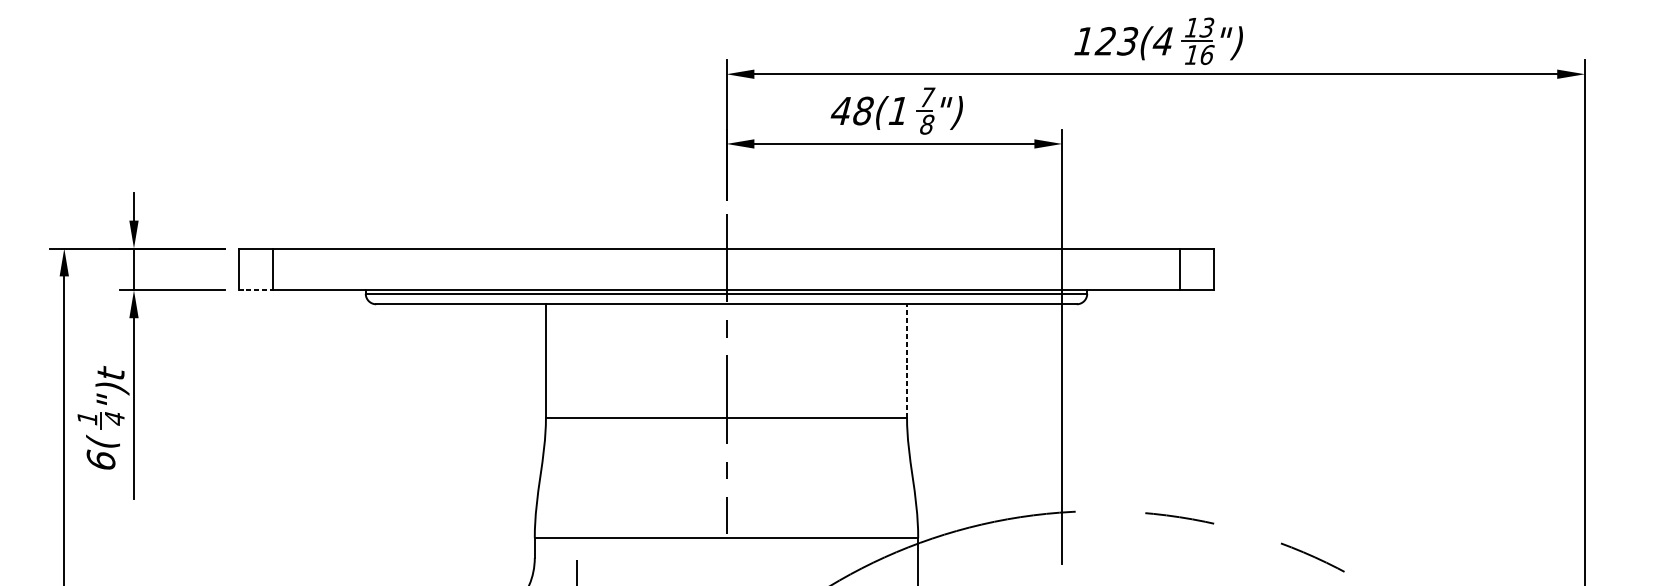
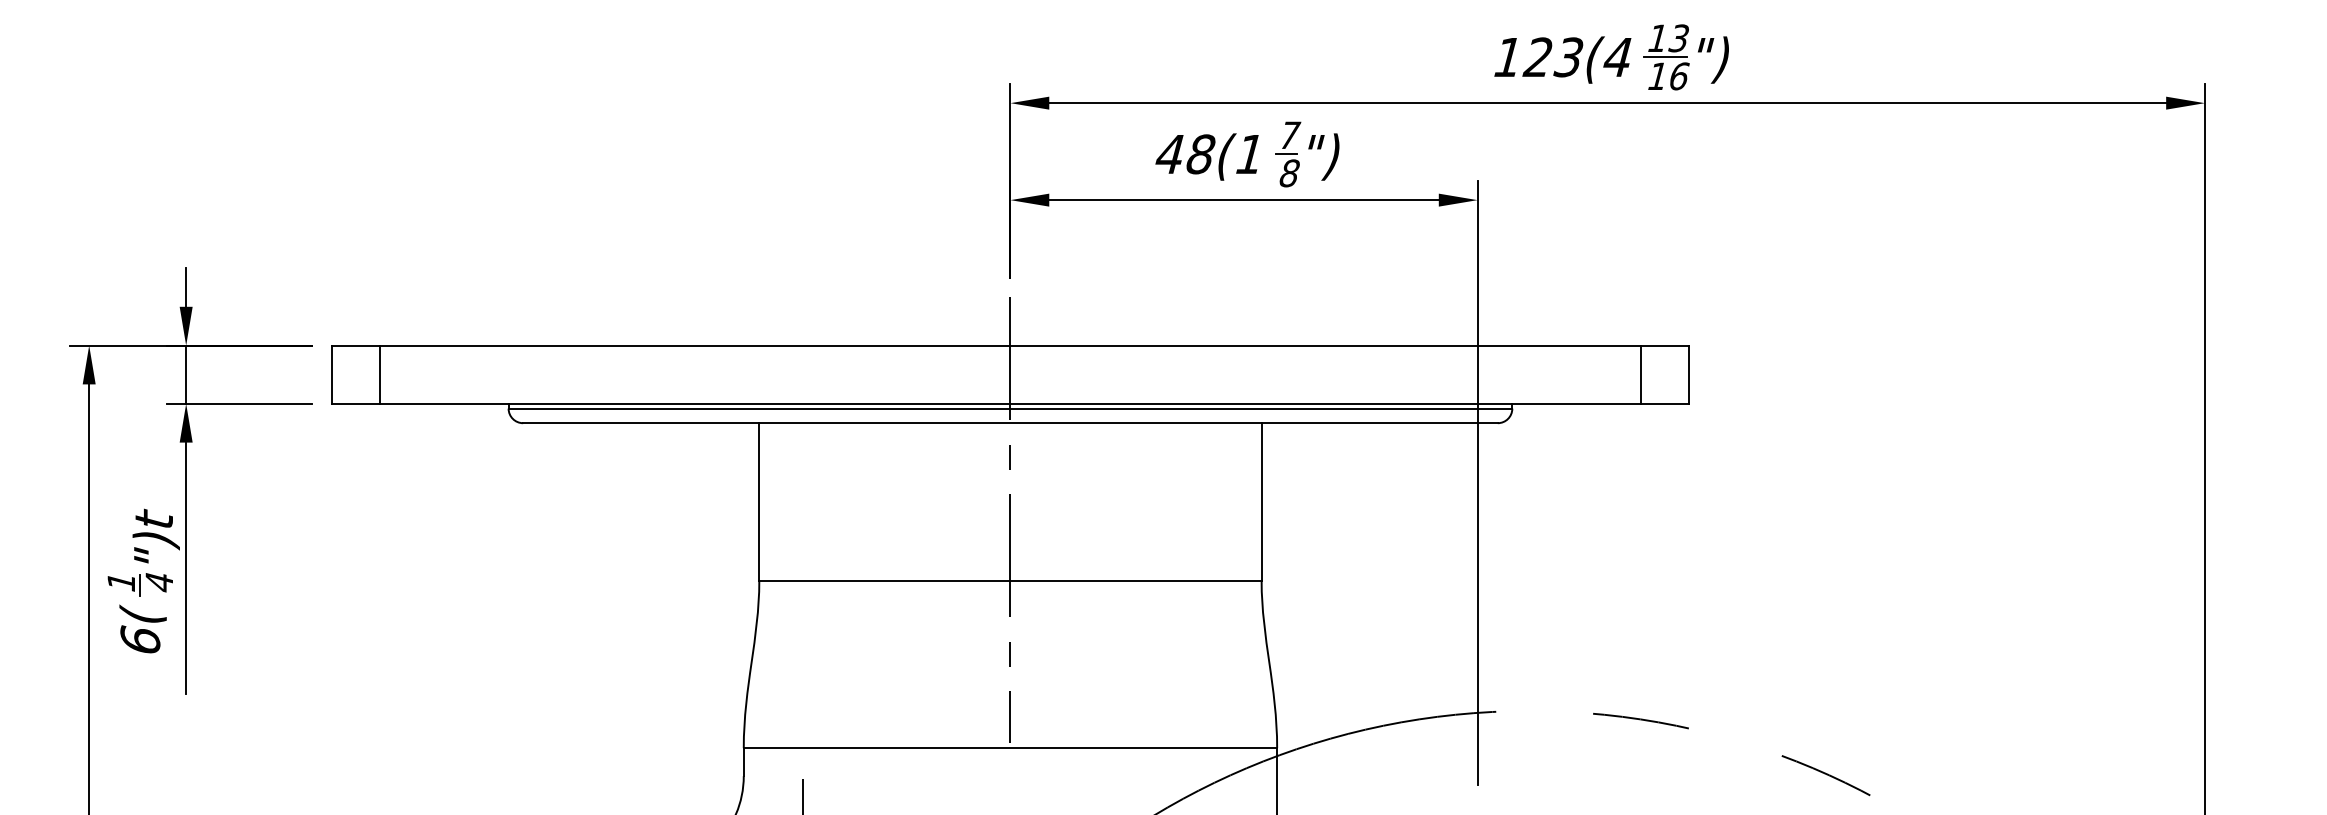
line: (256, 290) -> (356, 403), dashed -> solid
line: (906, 360) -> (1261, 501), dashed -> solid

